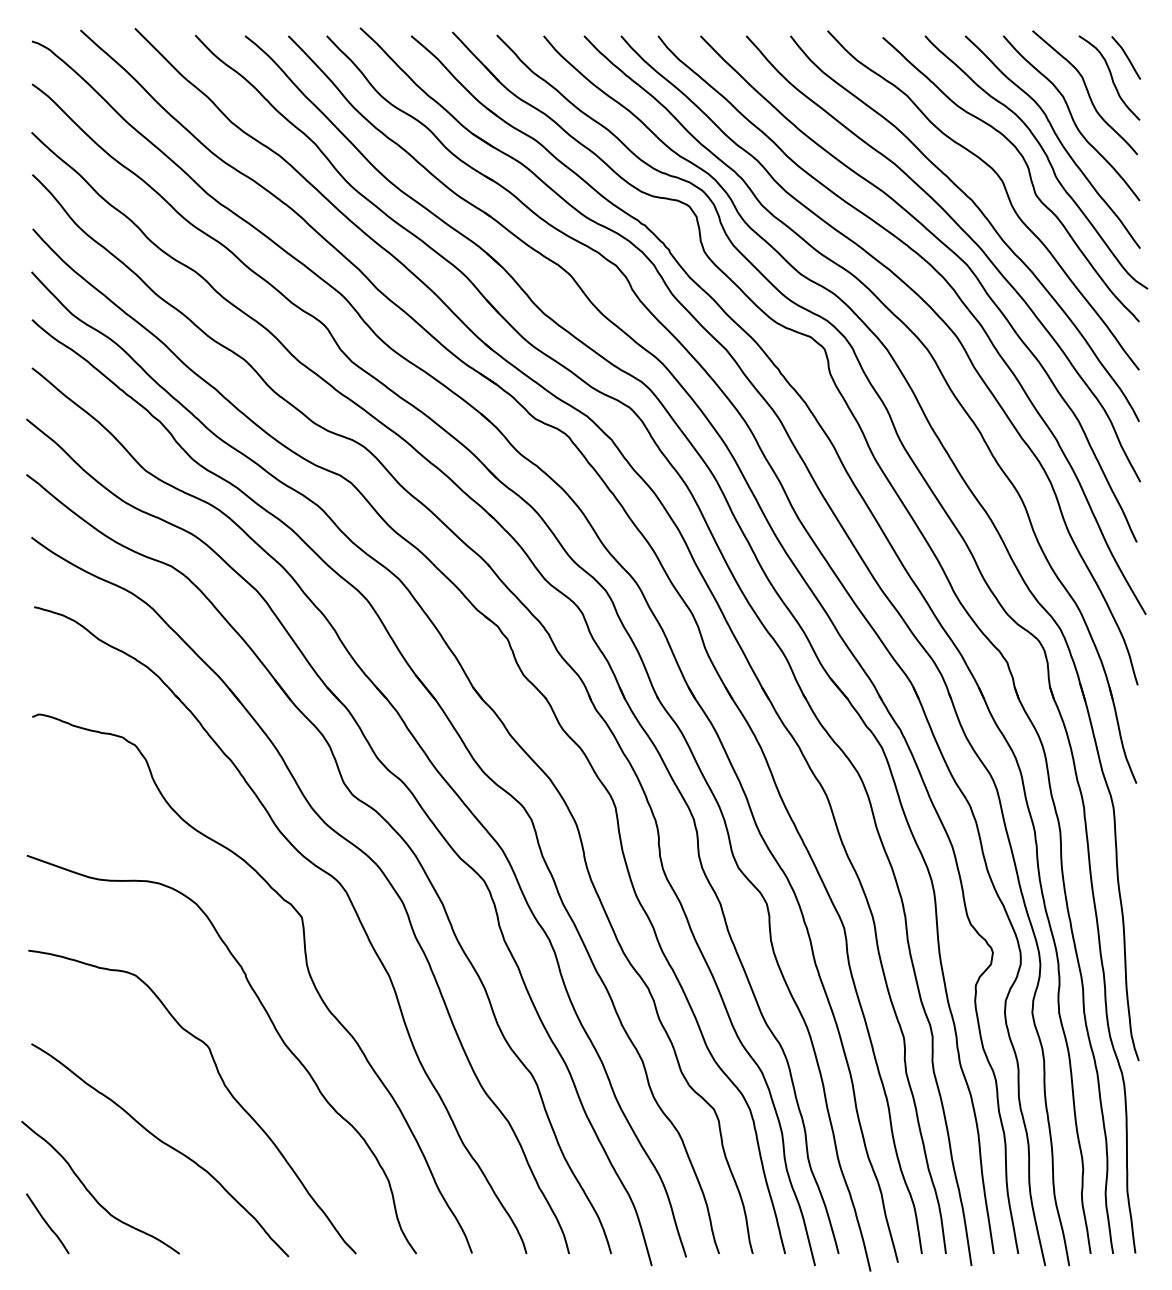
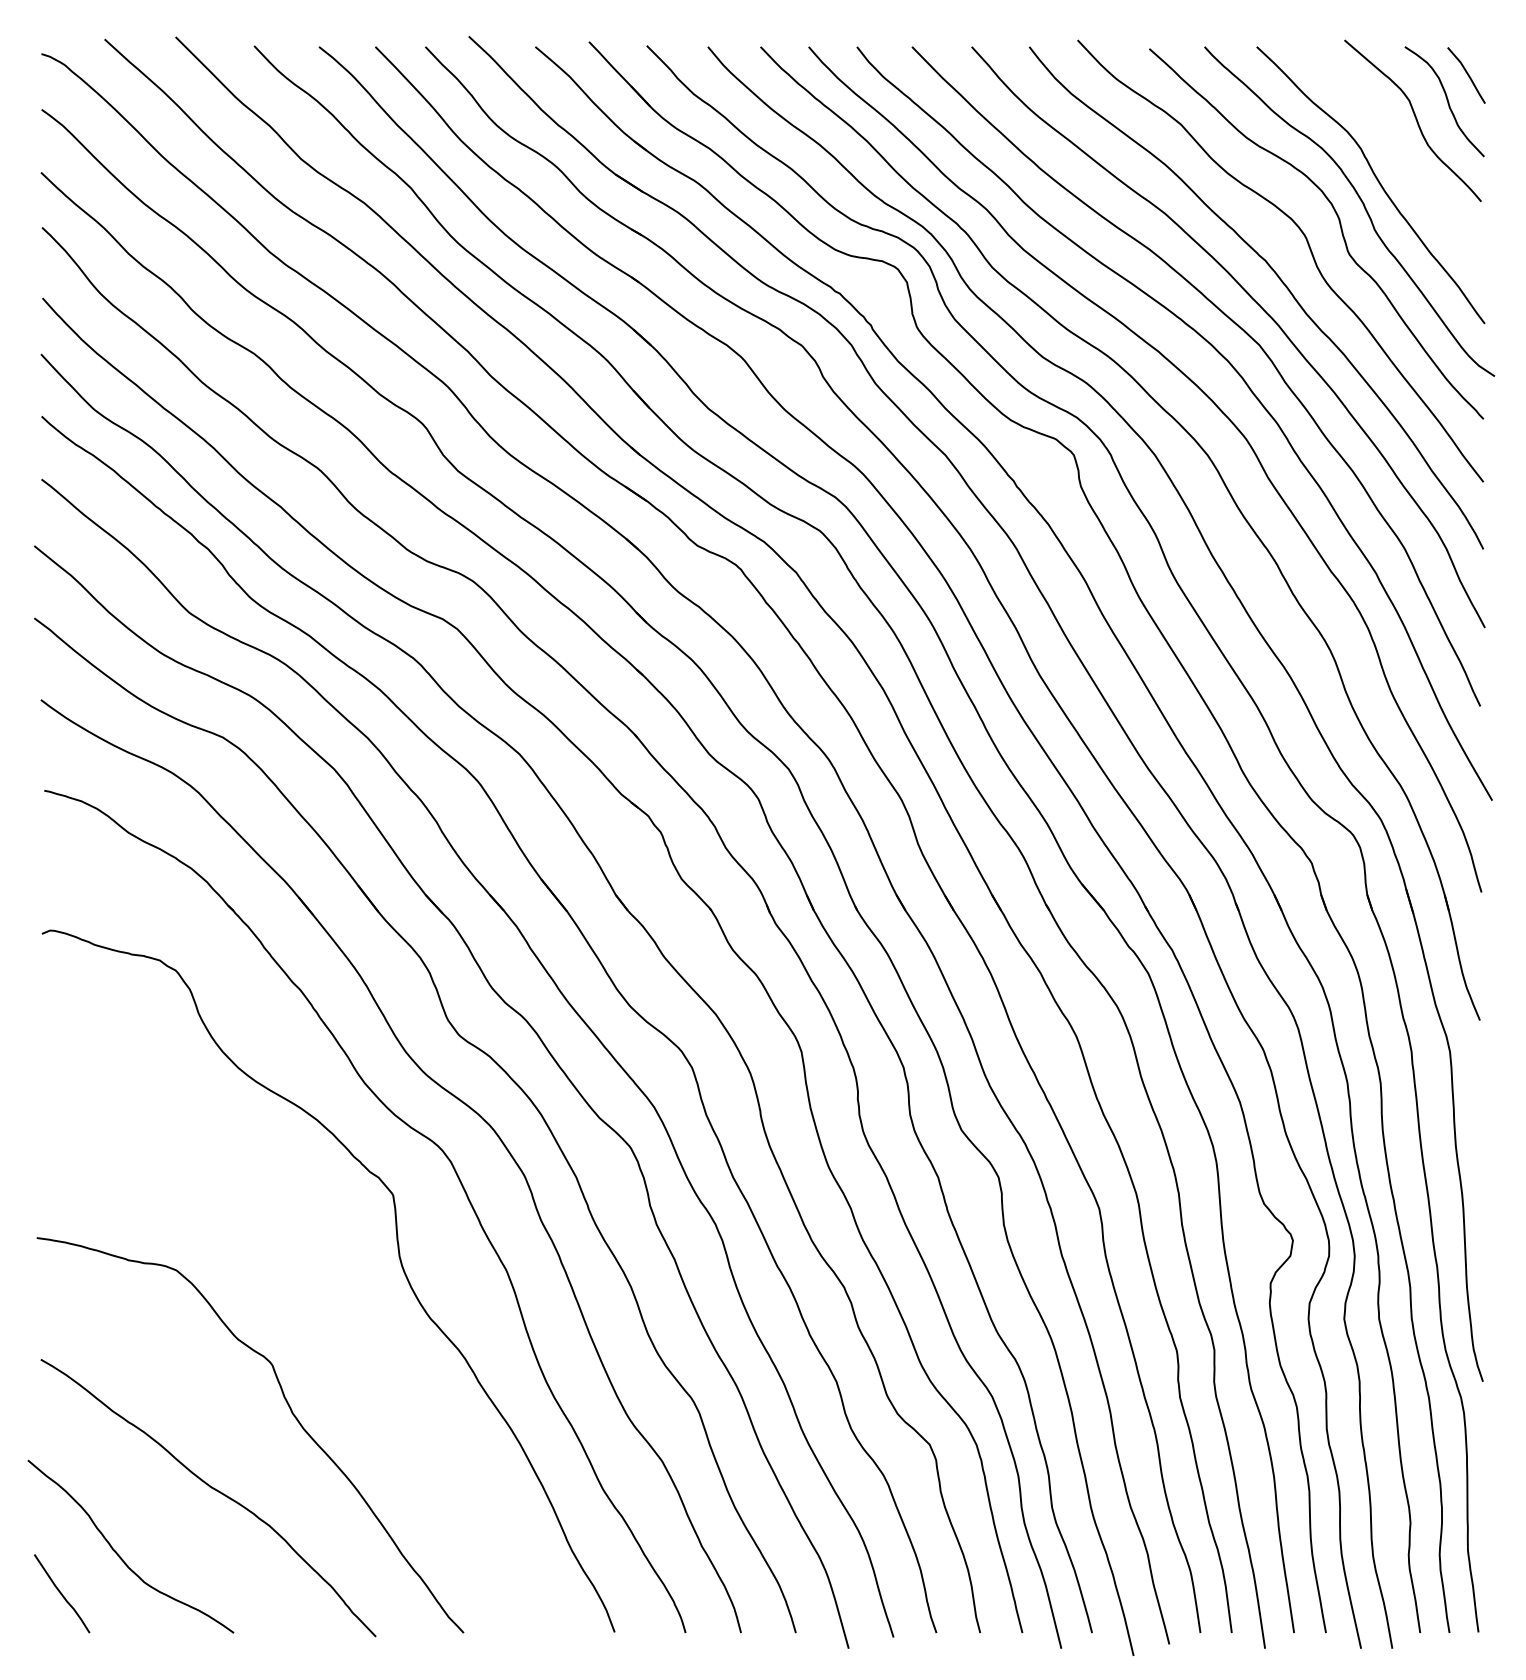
curve: (1071, 117) -> (1395, 153), removed
curve: (274, 1028) -> (357, 1339), removed

